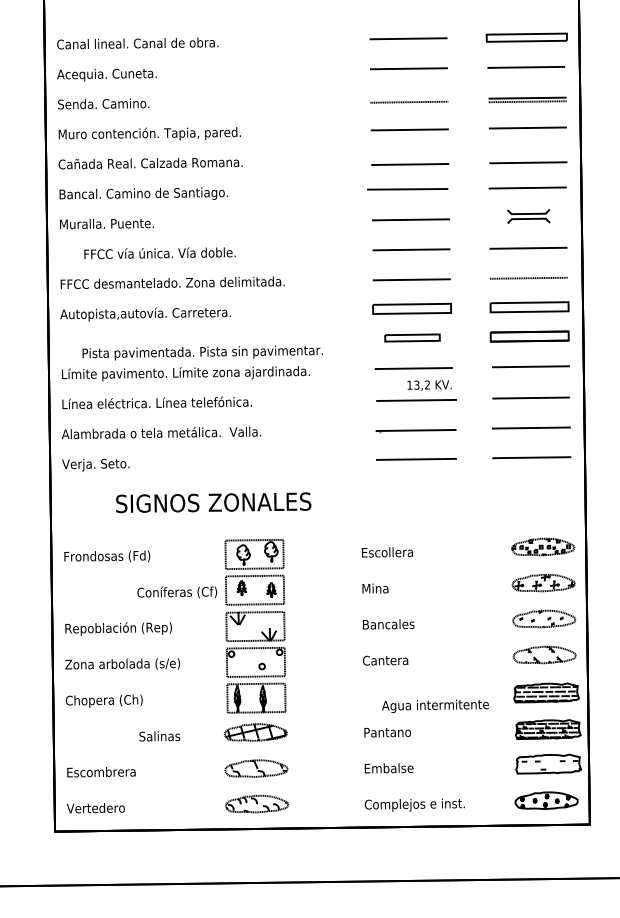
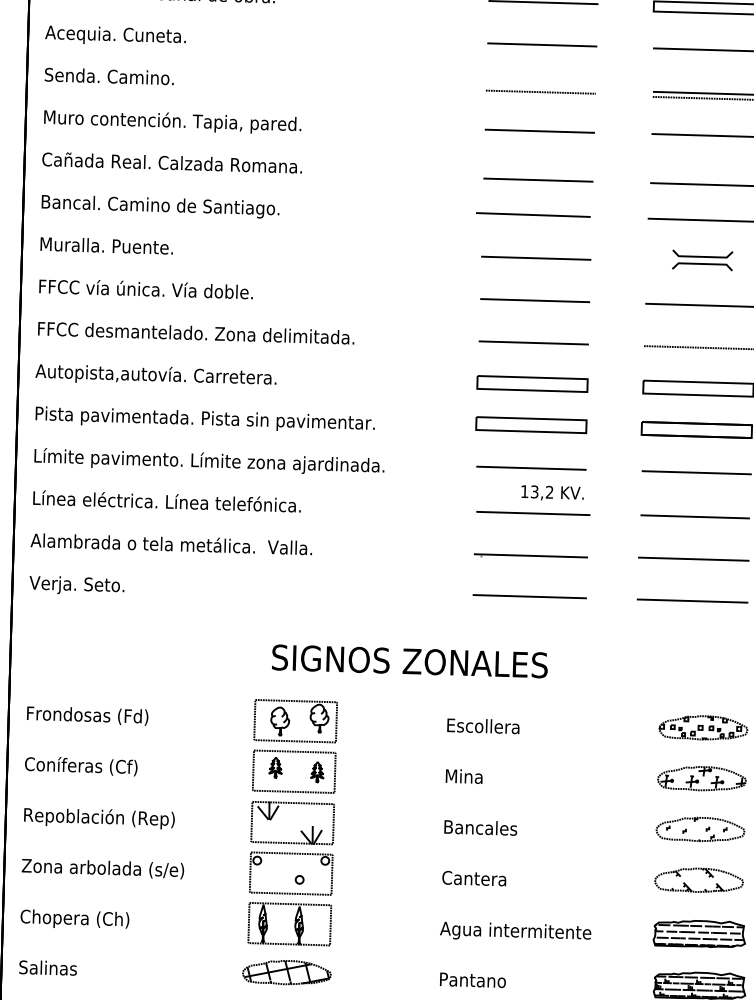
text: (159, 253) -> (145, 289), moved
part: (412, 337) -> (531, 424), size x1.43
text: (202, 352) -> (205, 419), moved
text: (213, 502) -> (409, 661), moved
text: (177, 592) -> (81, 766), moved
text: (435, 706) -> (515, 932), moved
text: (159, 736) -> (47, 968), moved

